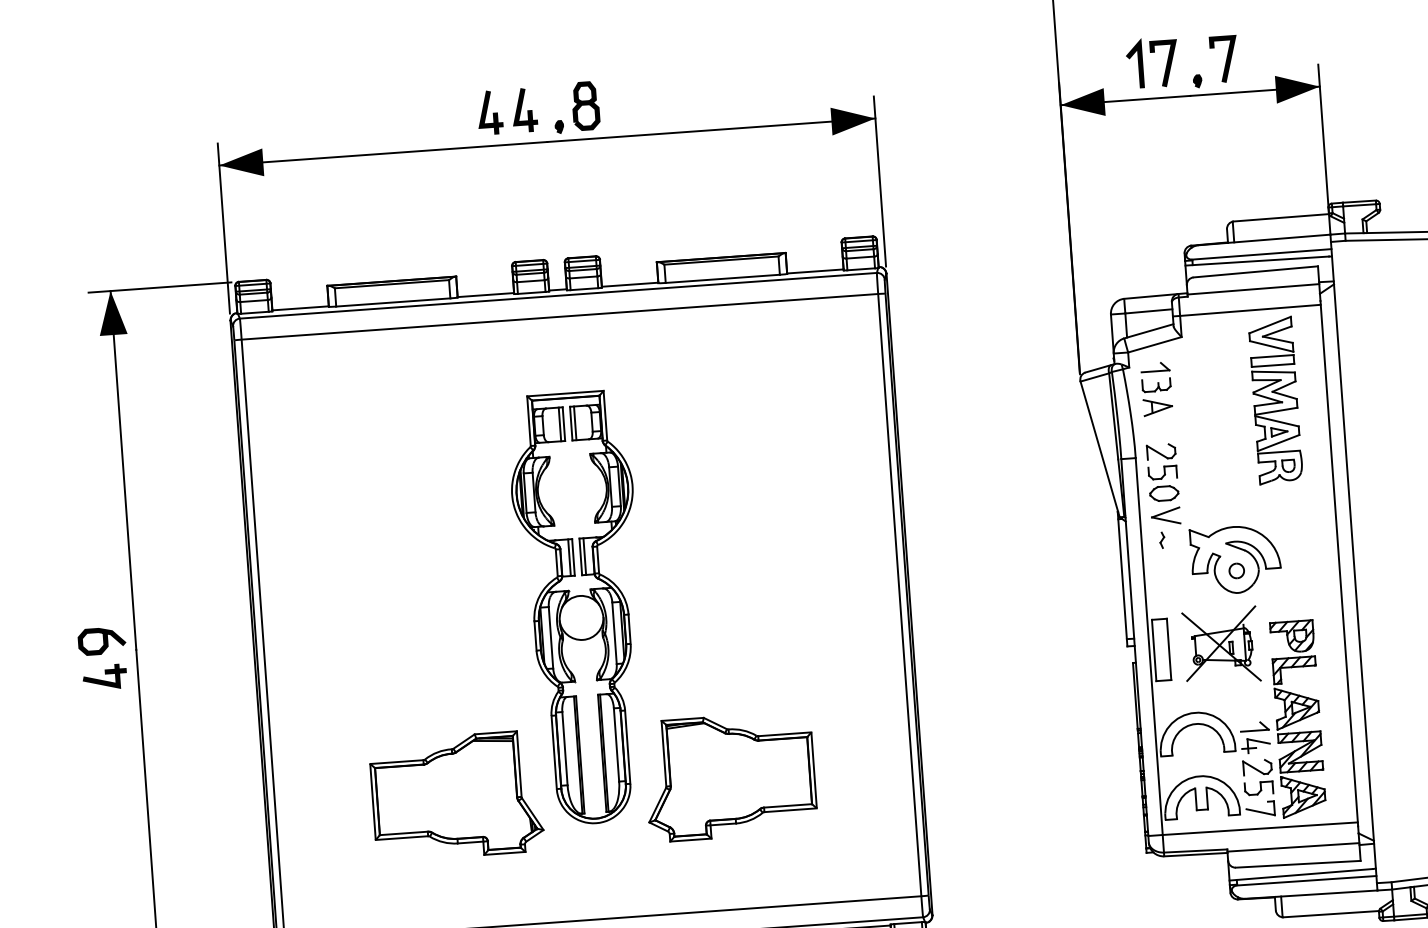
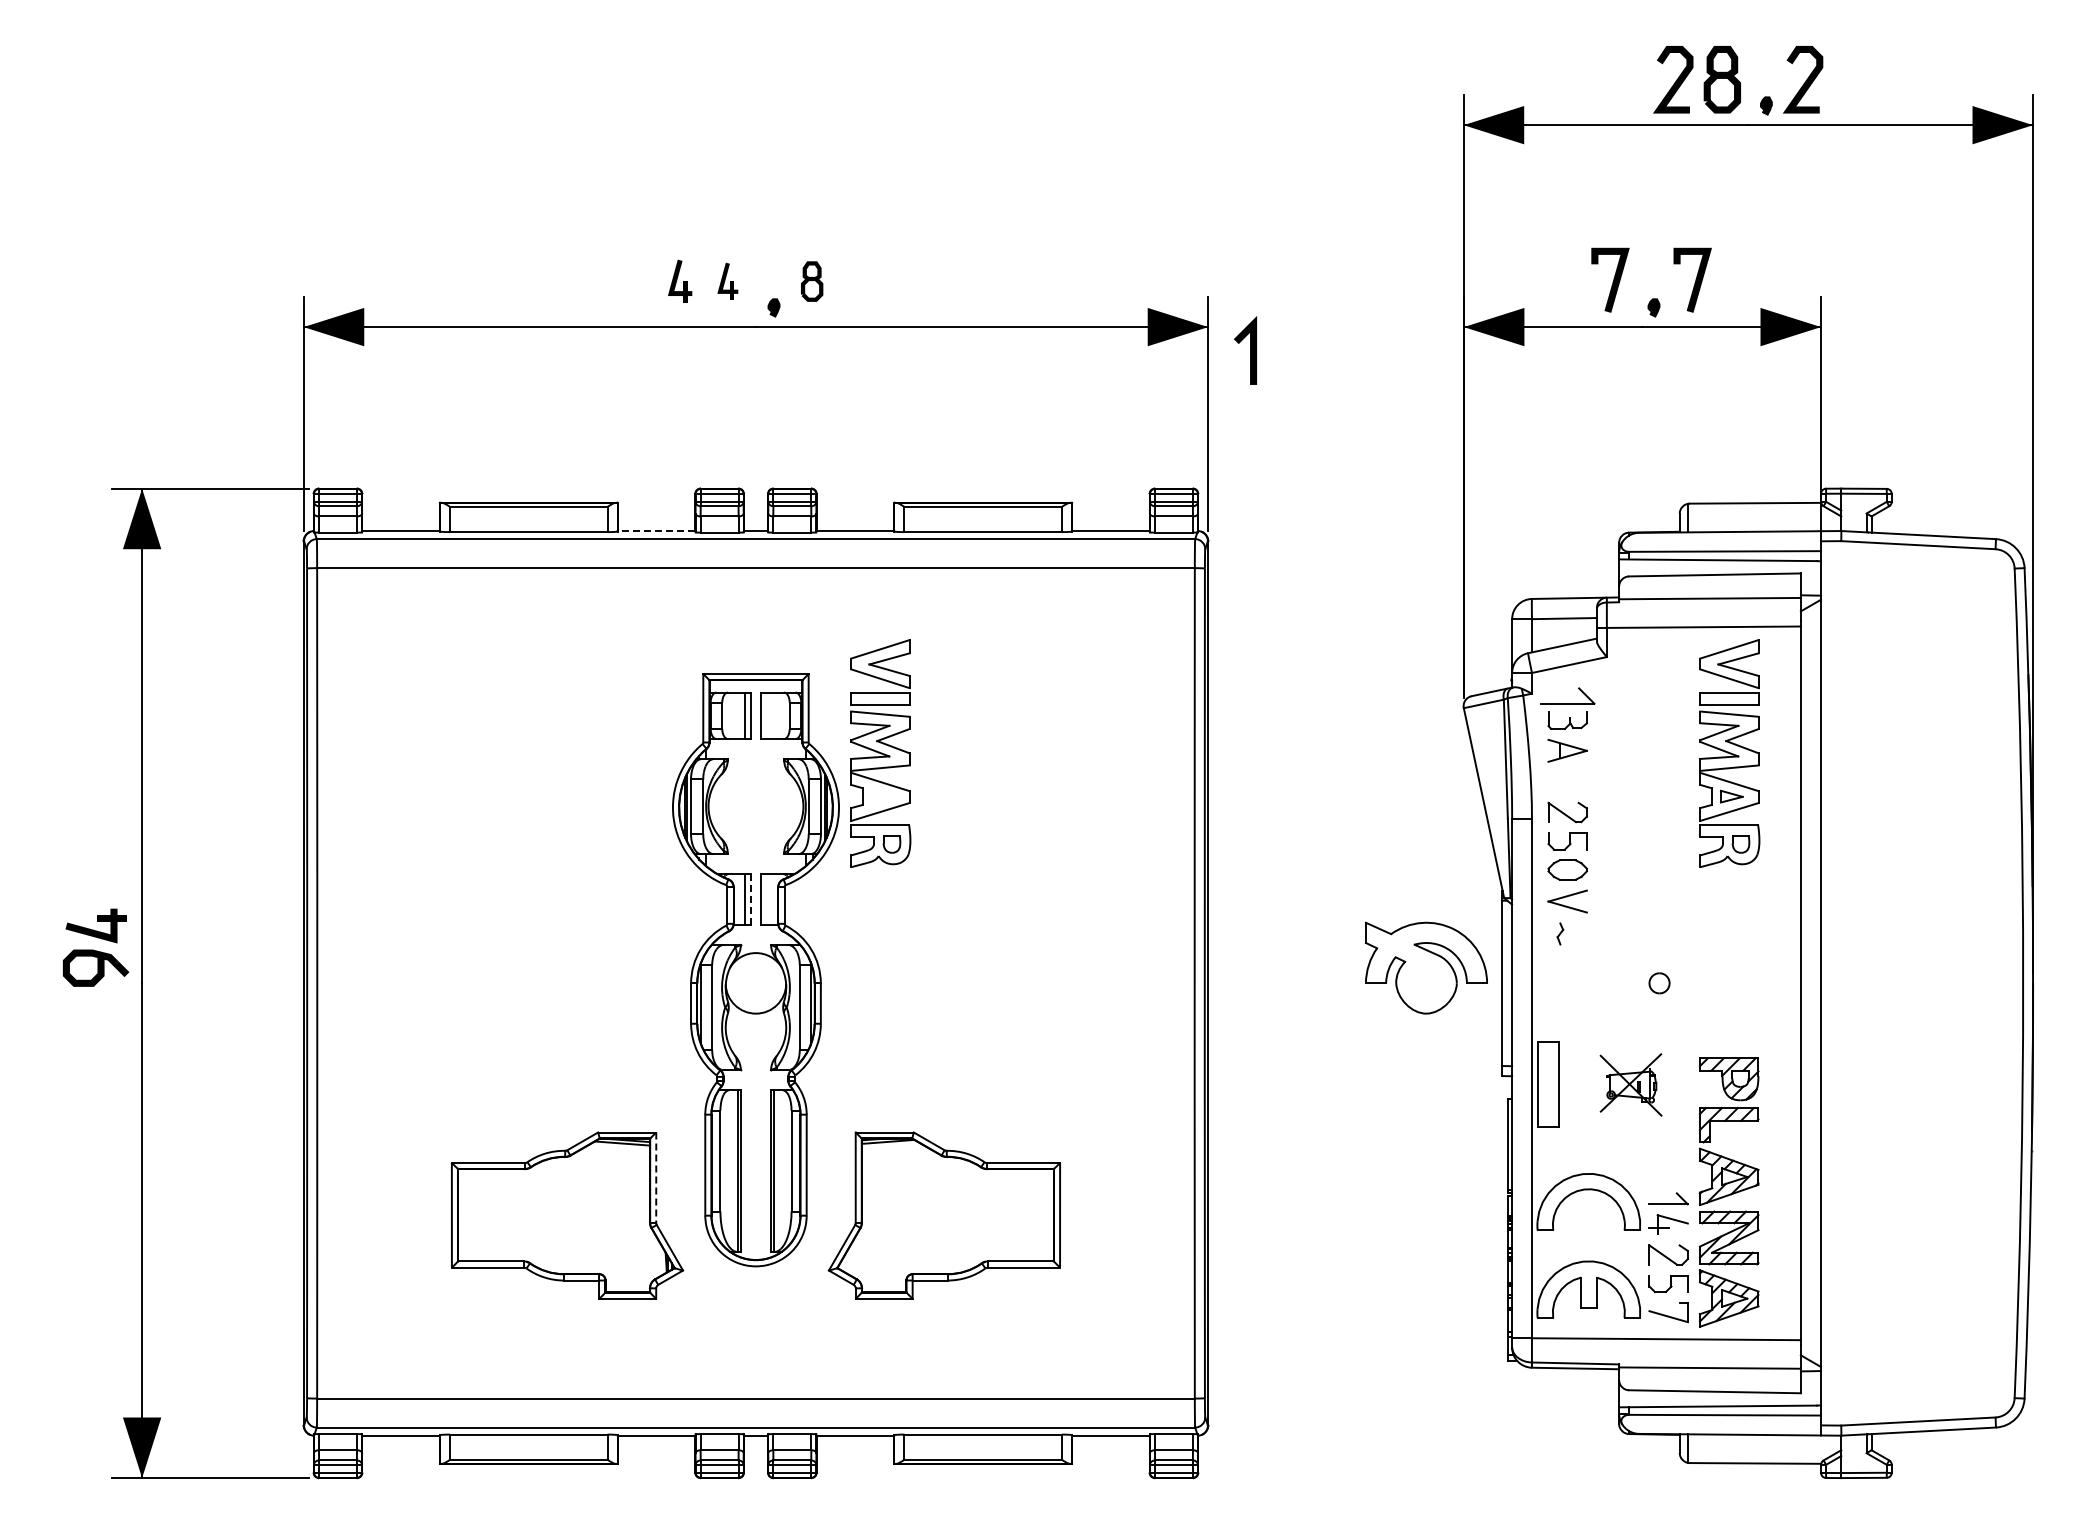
line: (1138, 63) -> (1250, 350), moved
part: (585, 106) -> (811, 281), size x0.6
part: (524, 109) -> (727, 280), size x0.6
part: (489, 112) -> (679, 280), size x0.7
line: (485, 295) -> (656, 531), solid -> dashed
part: (1155, 366) -> (1567, 695), size x1.4
line: (575, 423) -> (766, 715), removed
part: (659, 444) -> (880, 753), added
line: (584, 556) -> (766, 899), removed
line: (573, 557) -> (750, 899), solid -> dashed
part: (1235, 559) -> (1426, 967), moved
part: (1220, 645) -> (1630, 1084), size x0.6
part: (104, 677) -> (95, 925), moved
line: (519, 764) -> (656, 1178), solid -> dashed

